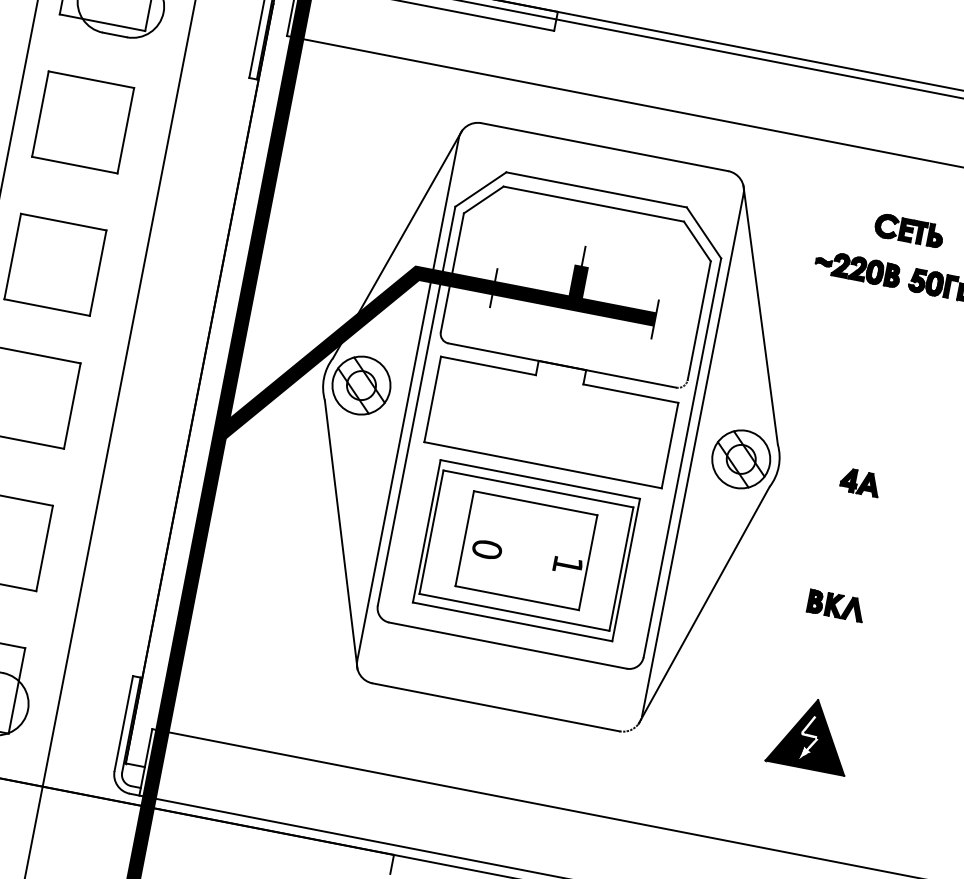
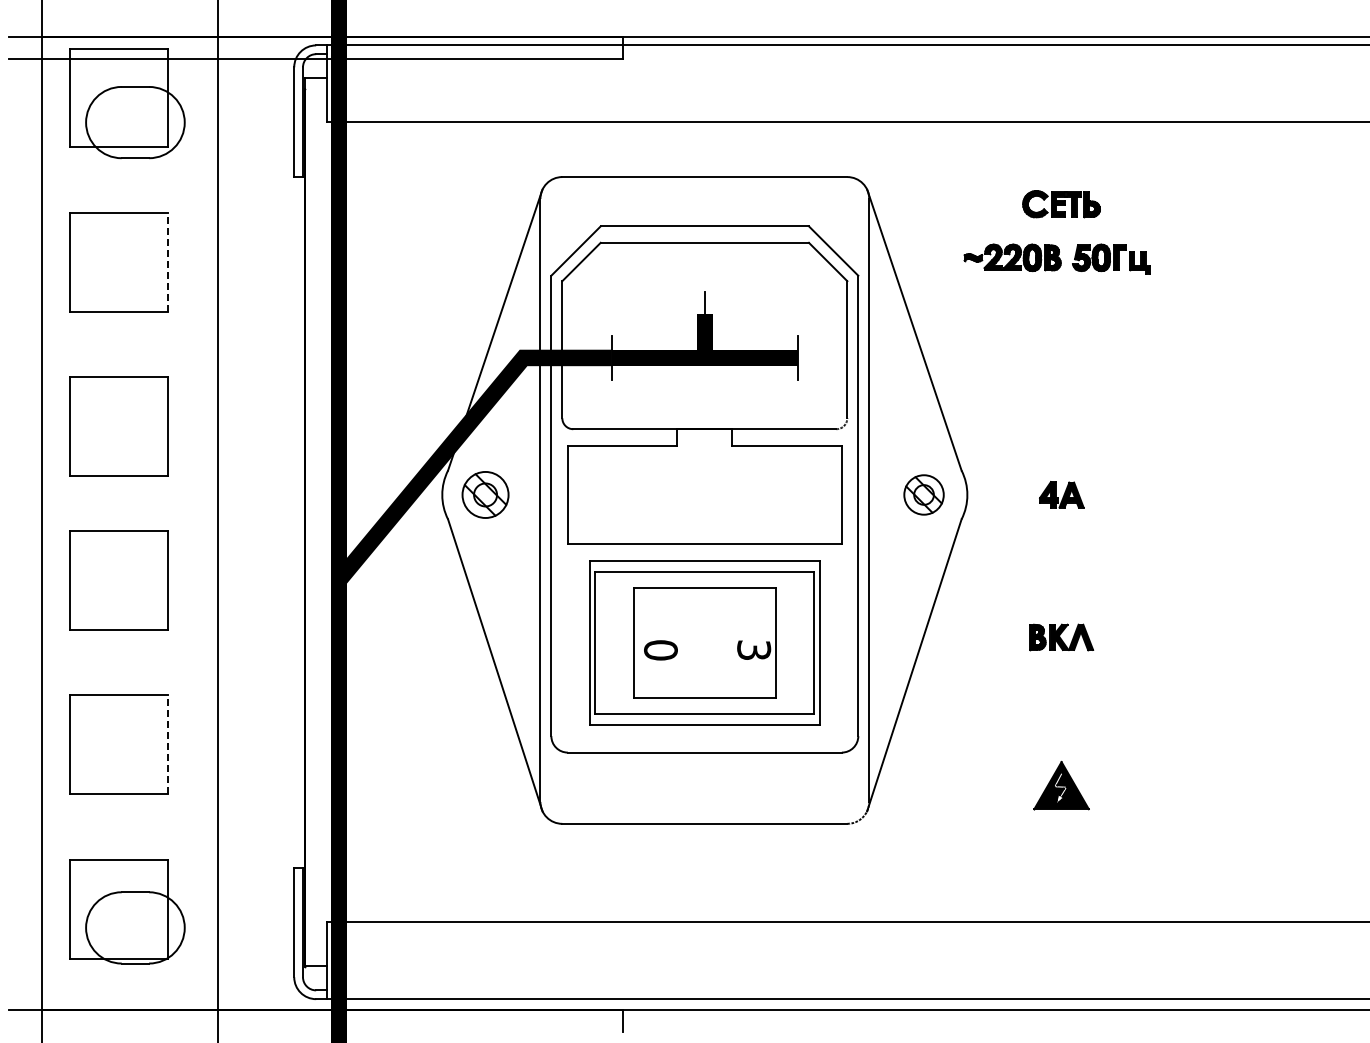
line: (126, 130) -> (168, 261), solid -> dashed
part: (361, 385) -> (485, 494), size x0.7
part: (740, 458) -> (923, 494), size x0.6
line: (44, 548) -> (168, 744), solid -> dashed
text: (568, 564) -> (754, 649), 1 -> 3
part: (811, 734) -> (1061, 785), size x0.6

